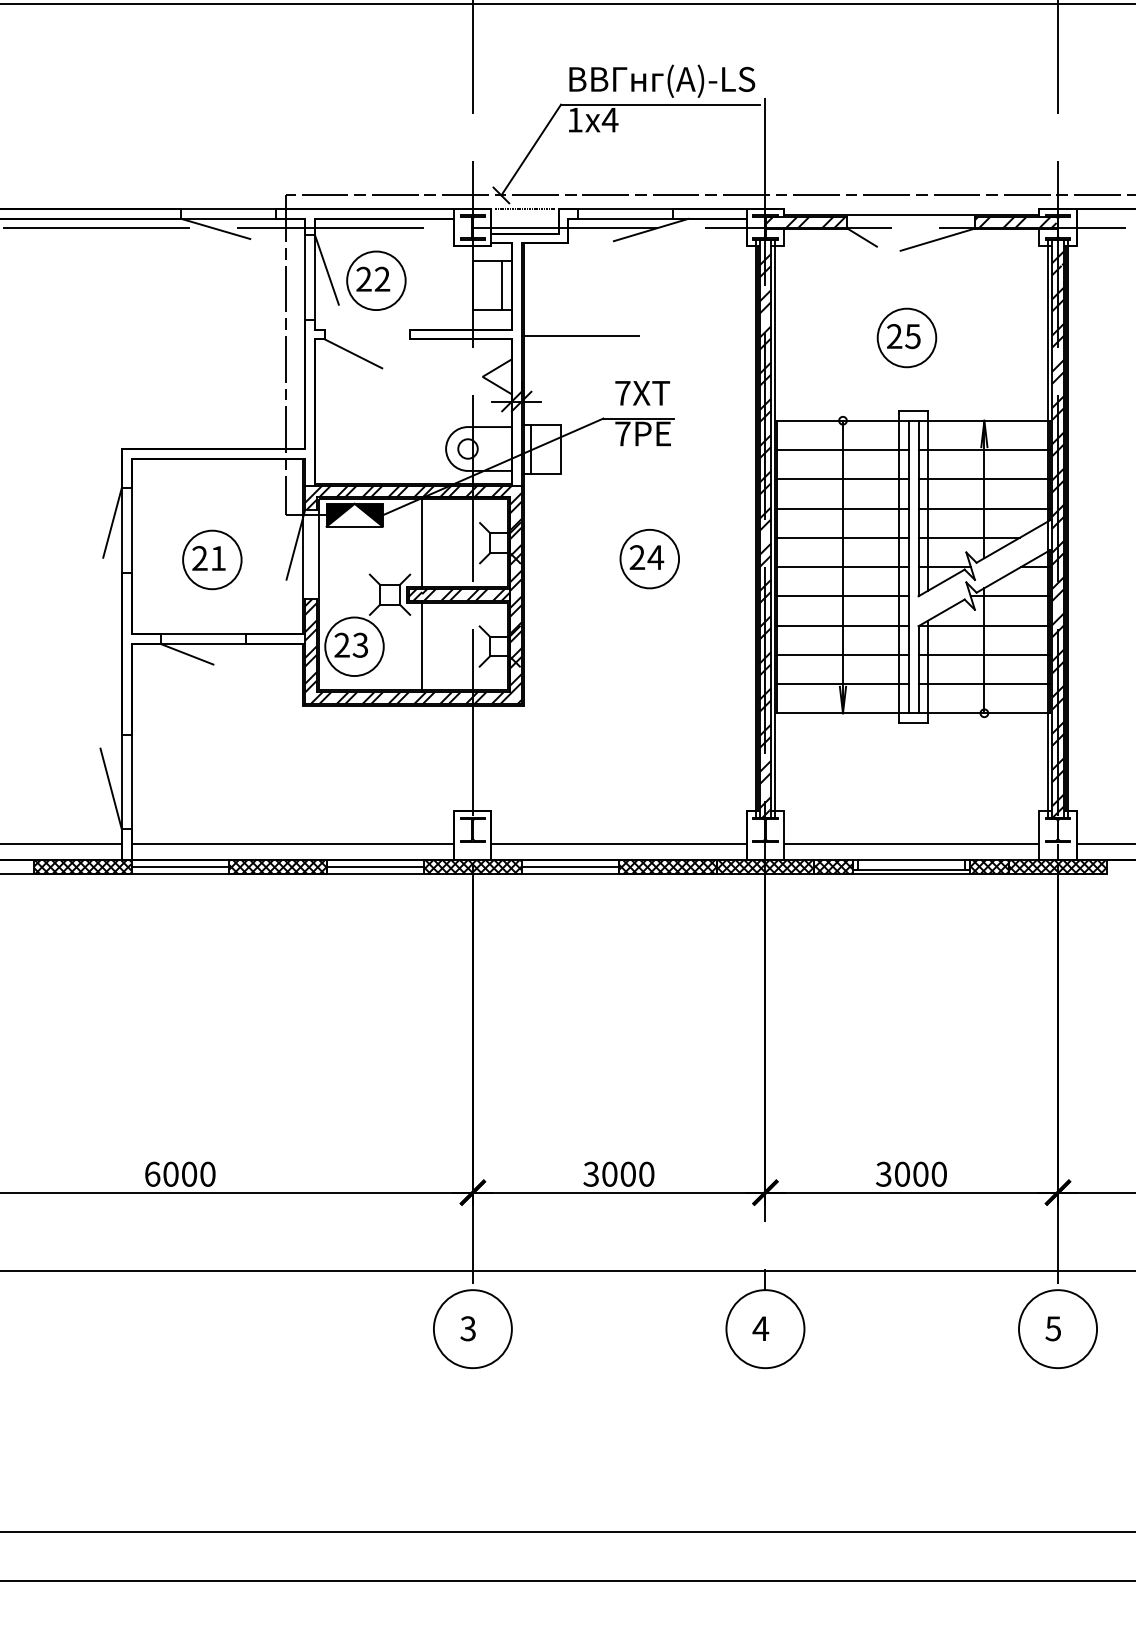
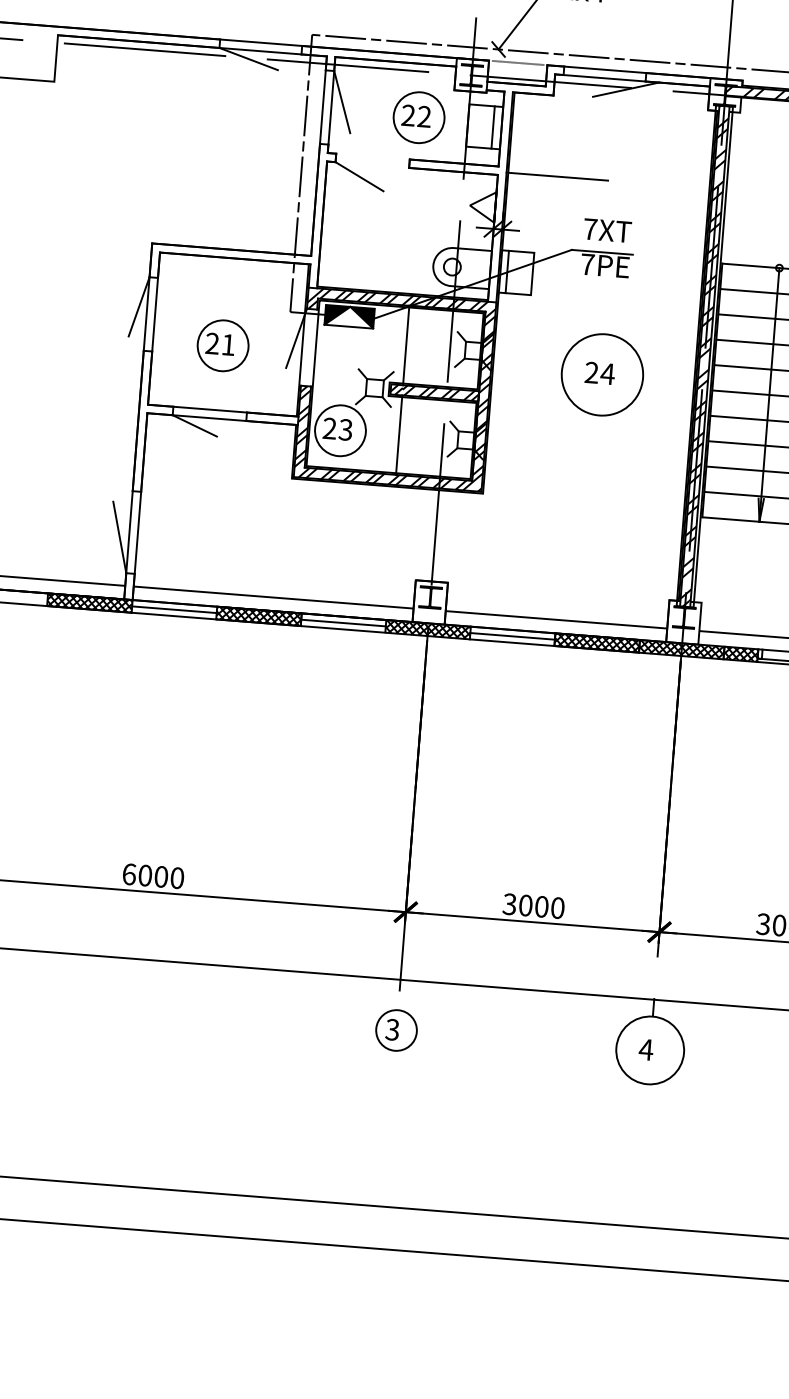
part: (376, 280) -> (419, 117), moved
circle: (649, 558) -> (602, 374), size x1.6
circle: (472, 1329) -> (396, 1030), size x0.6

